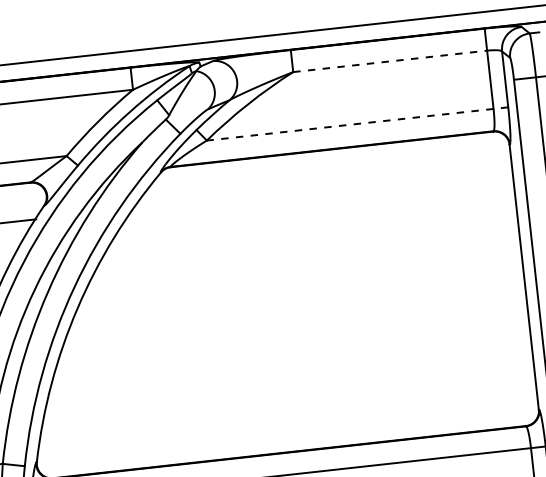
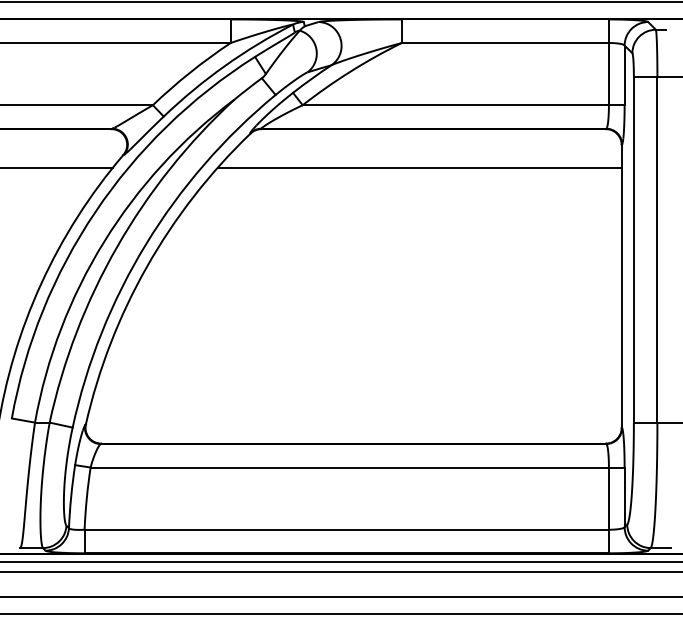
line: (390, 61) -> (505, 43), dashed -> solid
line: (357, 124) -> (463, 105), dashed -> solid
line: (323, 187) -> (420, 168), added

